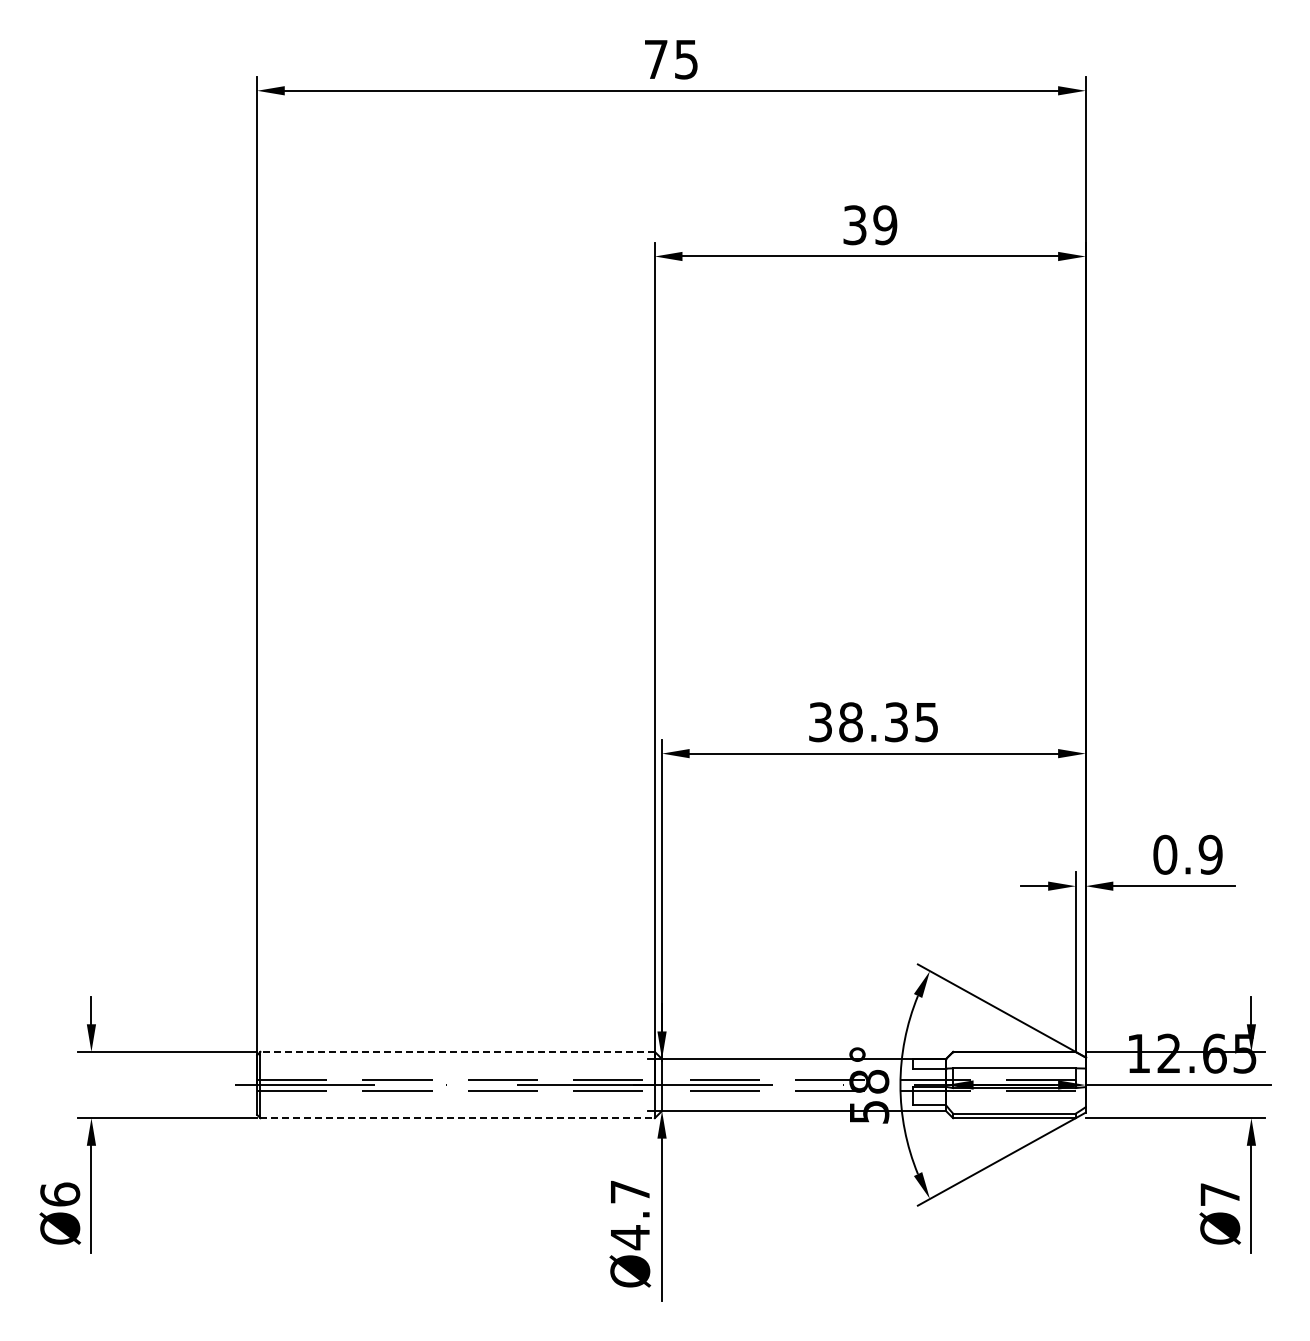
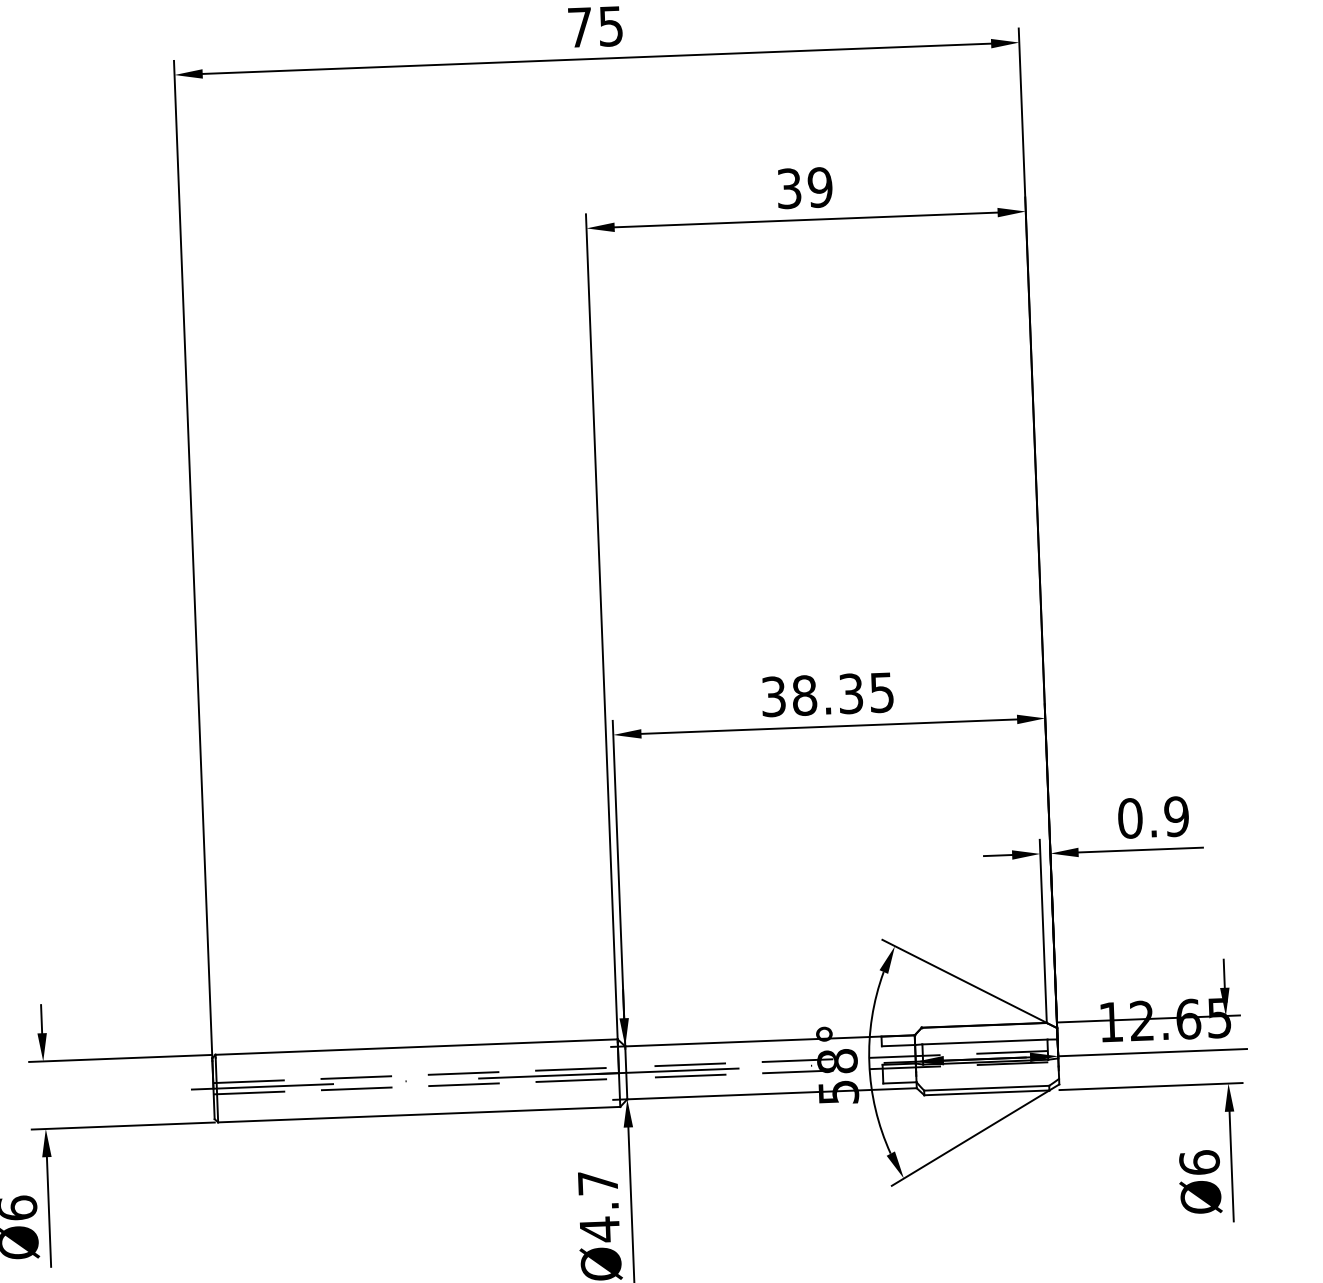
line: (457, 1051) -> (416, 1046), dashed -> solid
line: (458, 1118) -> (420, 1114), dashed -> solid
text: (1220, 1194) -> (1199, 1162), Ø7 -> Ø6

